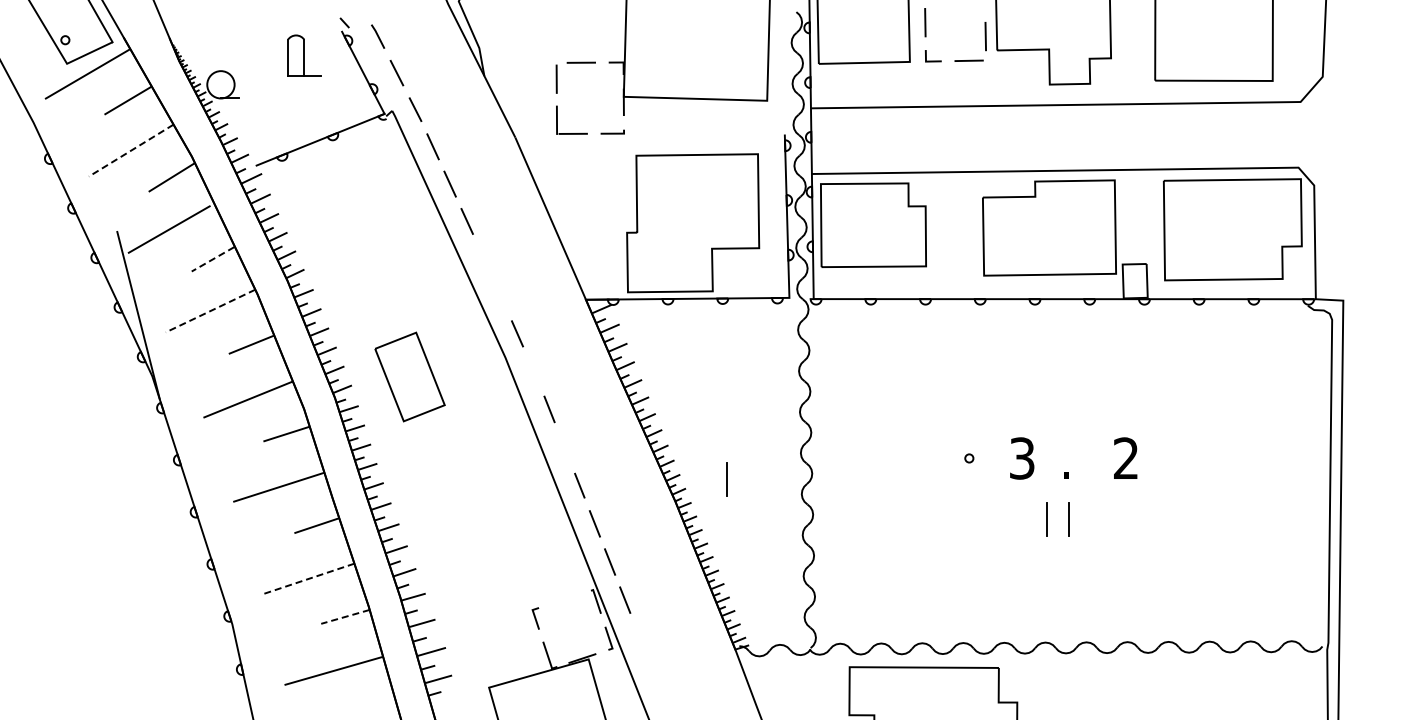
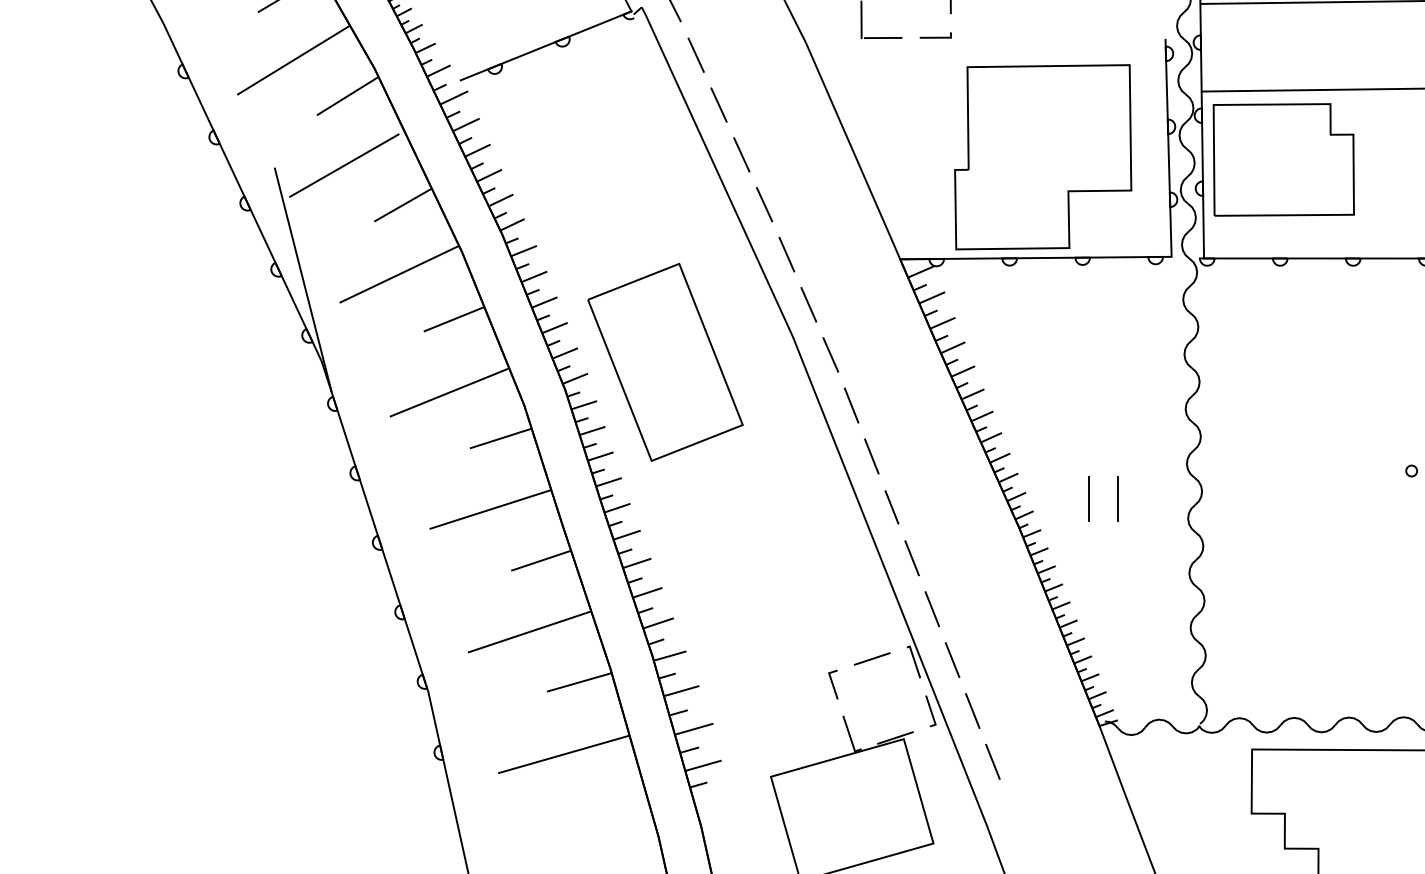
line: (131, 150) -> (293, 60), dashed -> solid
line: (483, 258) -> (763, 204), added
line: (213, 259) -> (403, 205), dashed -> solid
line: (500, 295) -> (786, 253), added
line: (210, 311) -> (399, 274), dashed -> solid
line: (533, 370) -> (830, 353), added
part: (409, 376) -> (664, 361), size x1.67
line: (564, 447) -> (871, 456), added
line: (749, 479) -> (1118, 499), added
line: (308, 579) -> (530, 632), dashed -> solid
line: (564, 599) -> (871, 659), added
line: (344, 617) -> (578, 683), dashed -> solid
line: (640, 638) -> (972, 711), added
line: (655, 676) -> (992, 761), added

